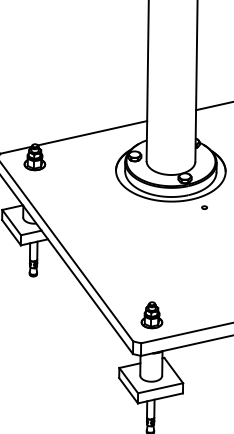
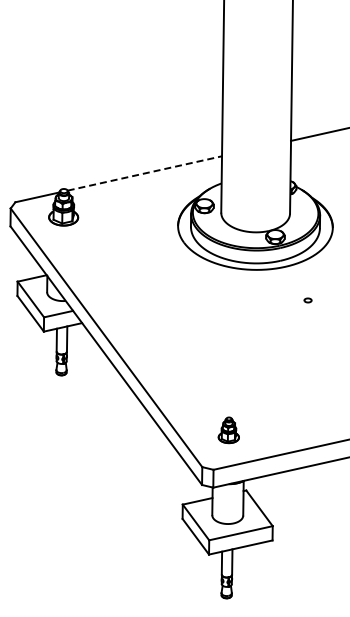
line: (92, 133) -> (145, 173), solid -> dashed
part: (204, 207) -> (307, 300), moved
part: (151, 315) -> (228, 430), size x0.7

